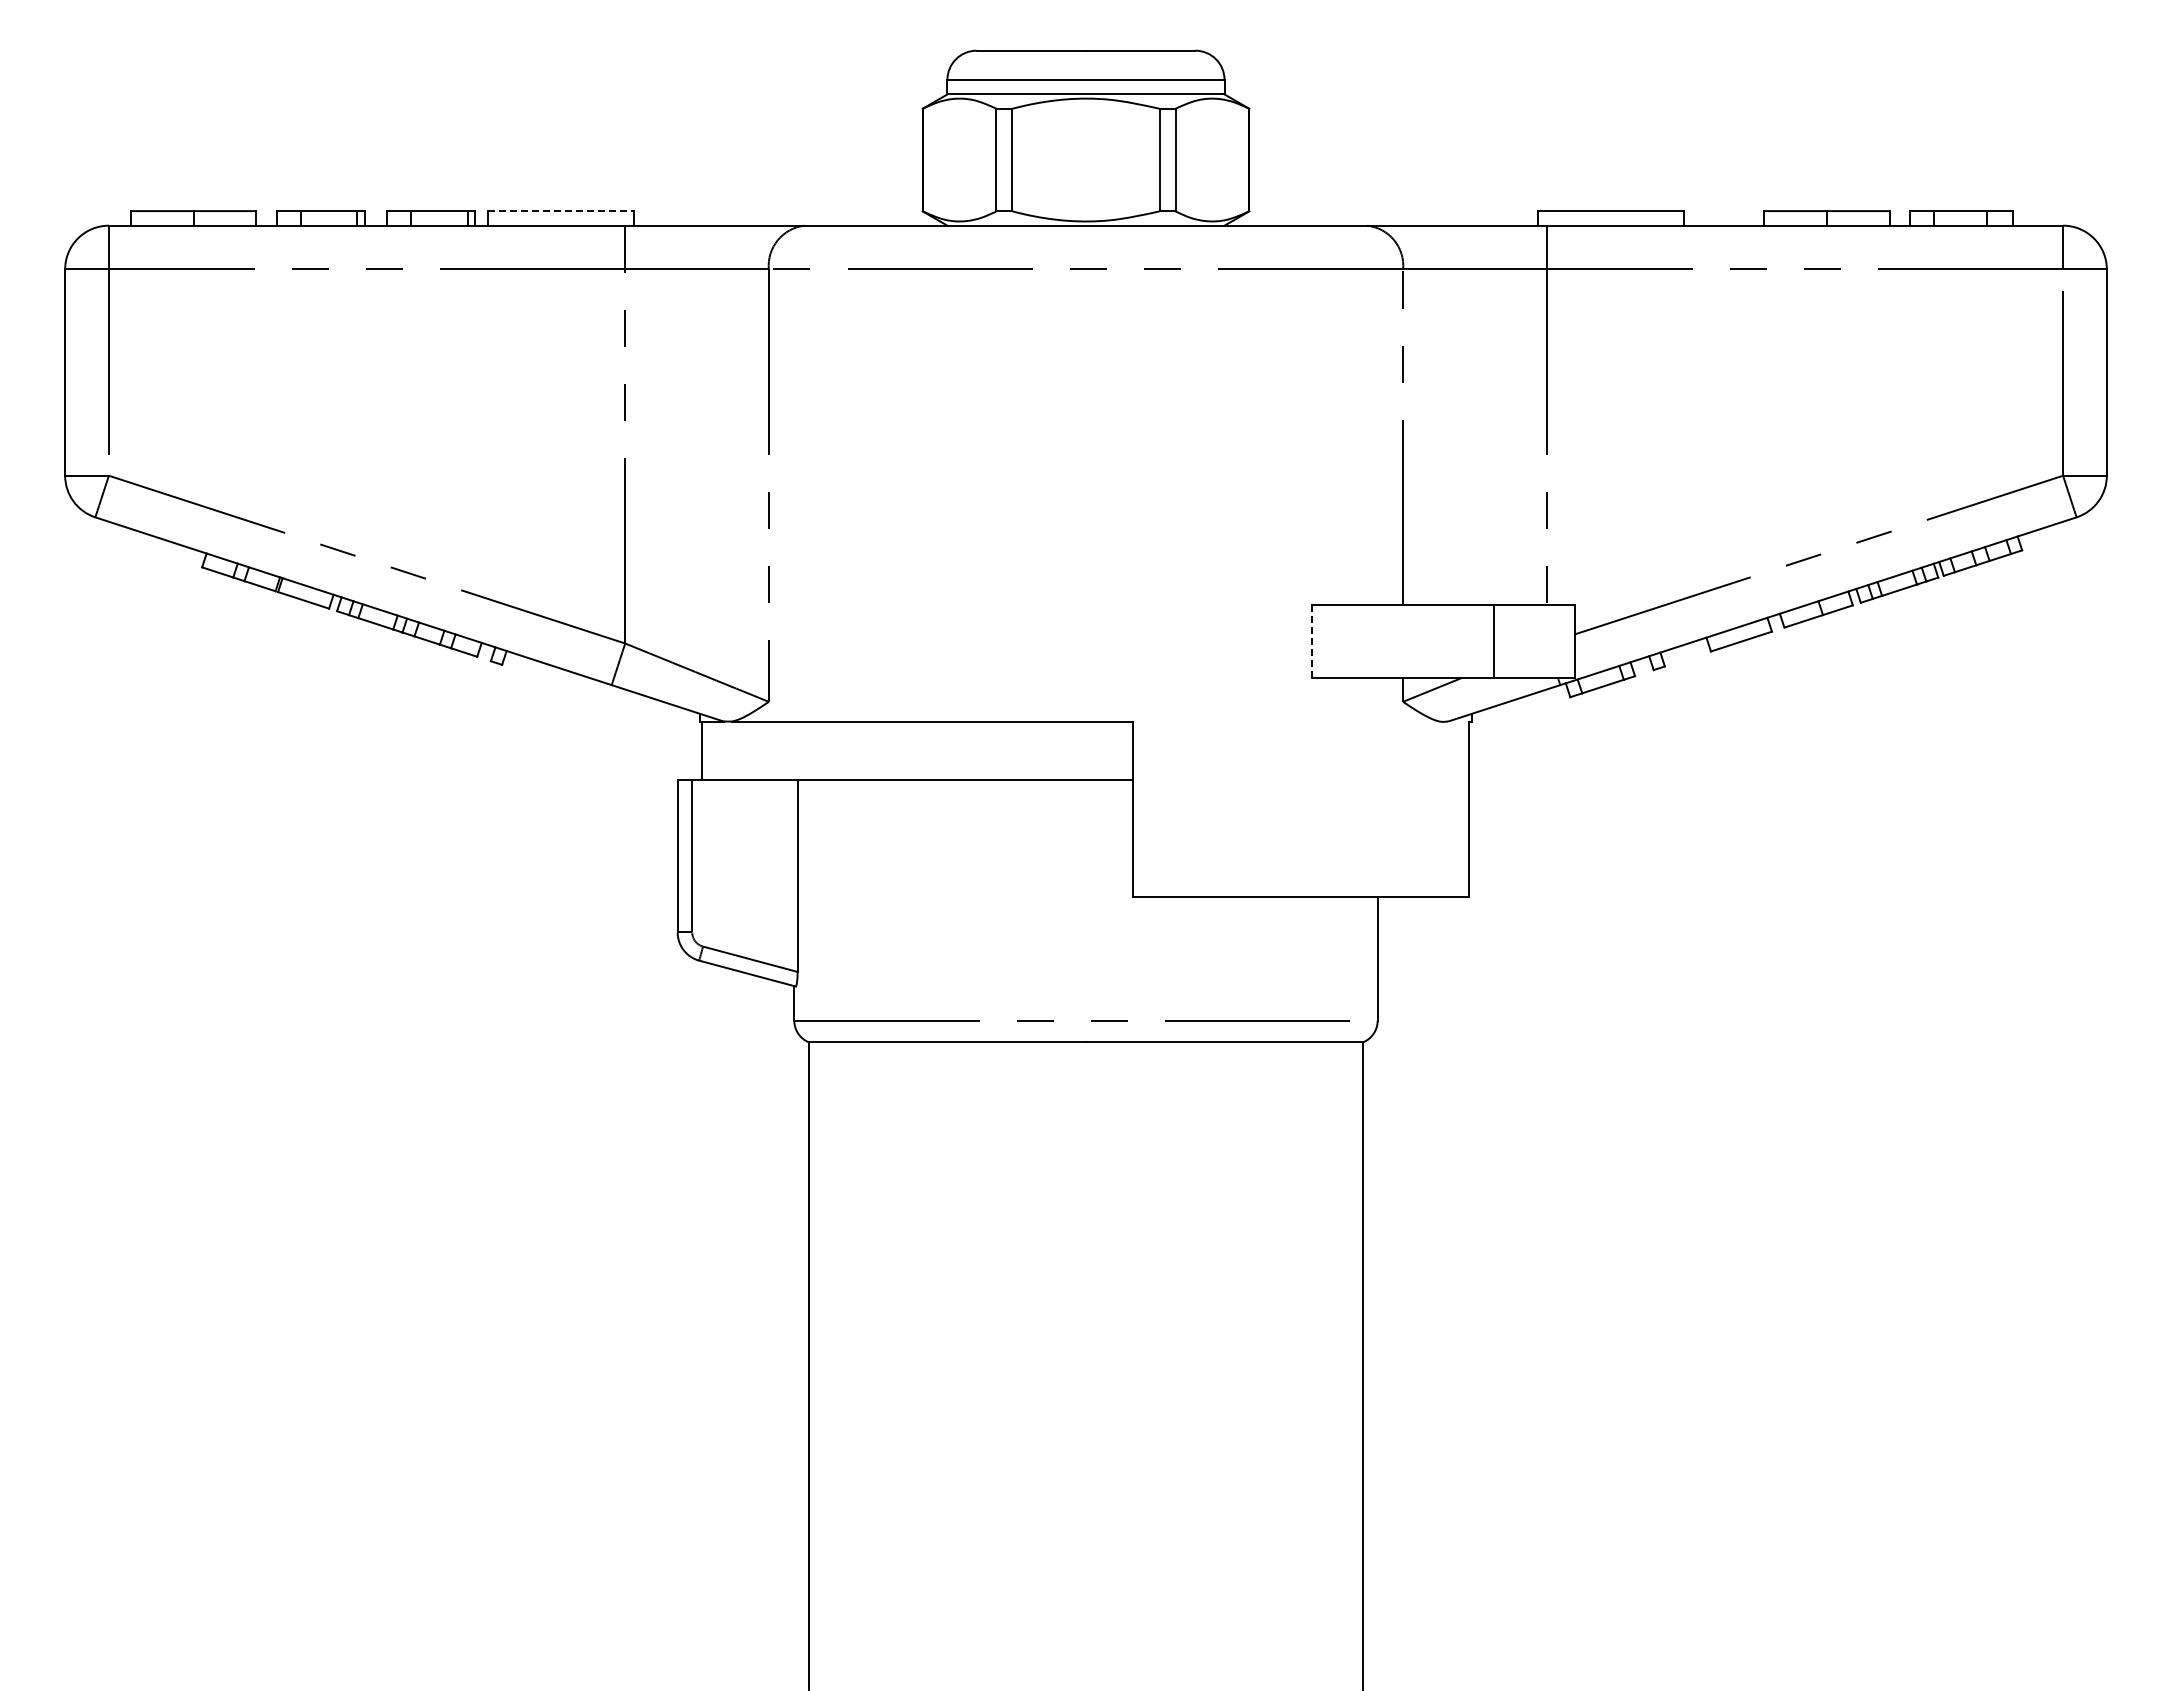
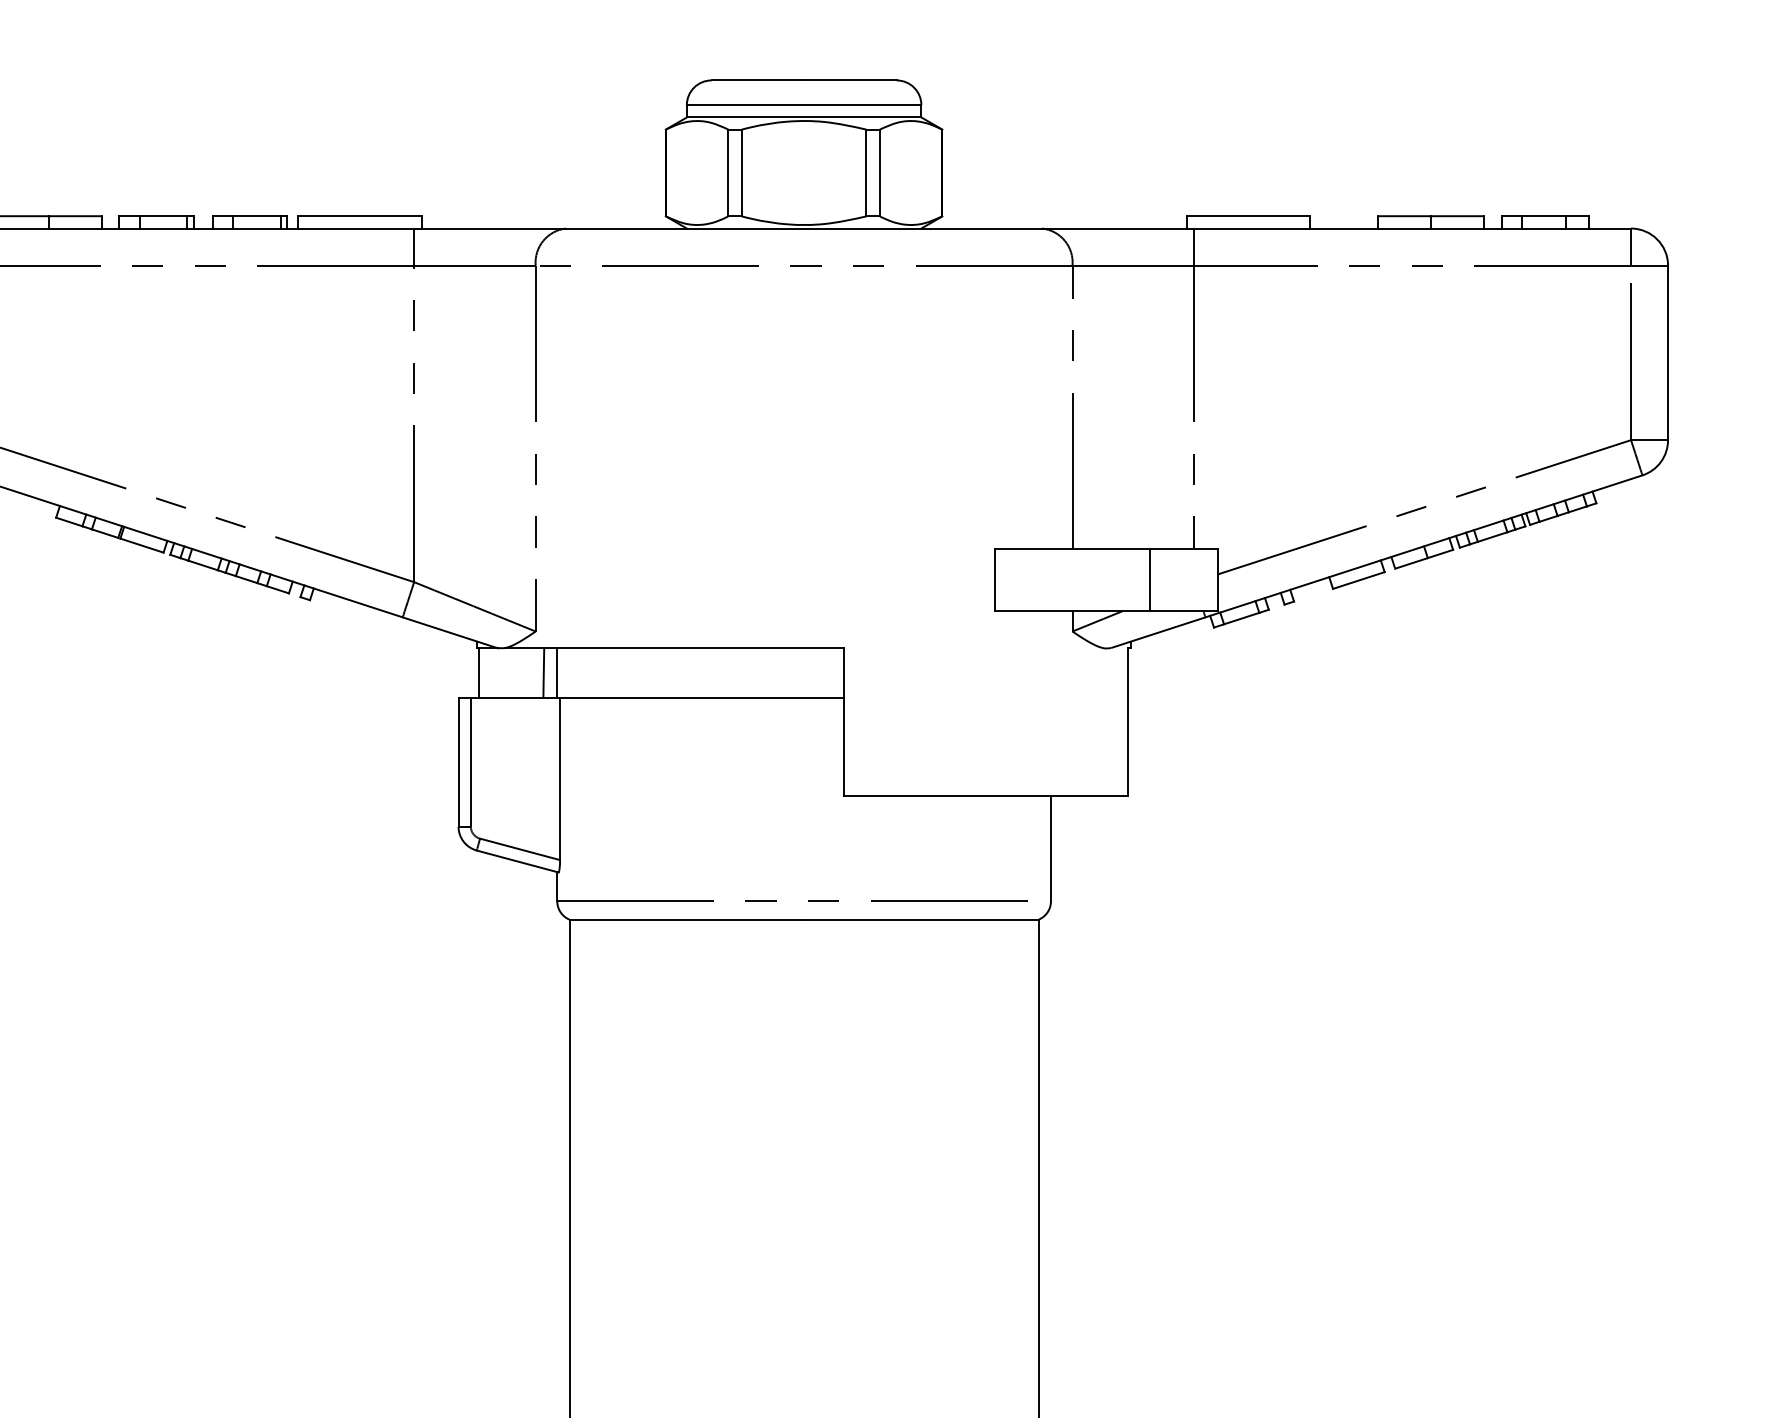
line: (560, 211) -> (359, 216), dashed -> solid
line: (1311, 640) -> (994, 579), dashed -> solid
line: (777, 750) -> (543, 672), added
line: (794, 750) -> (557, 672), added

